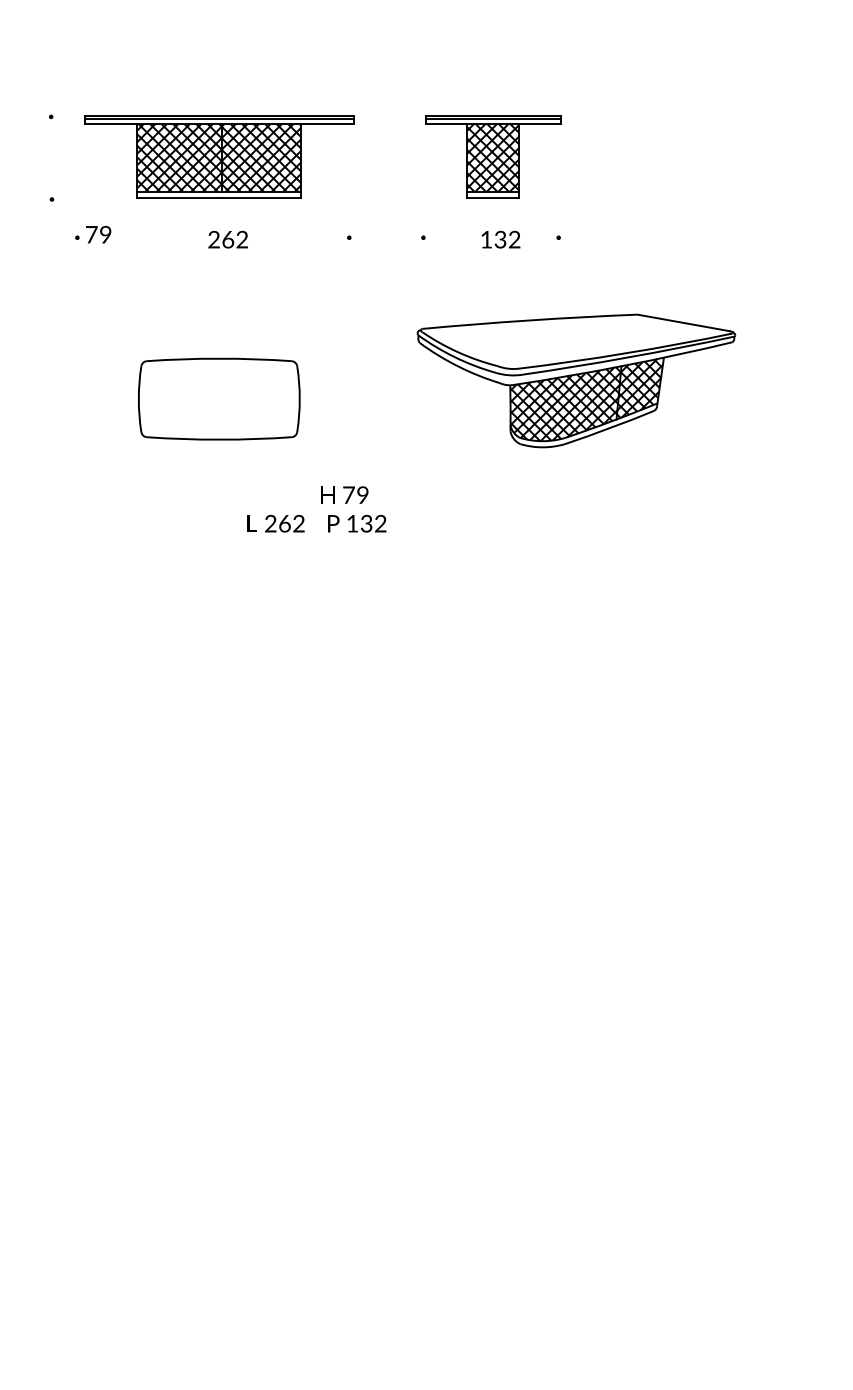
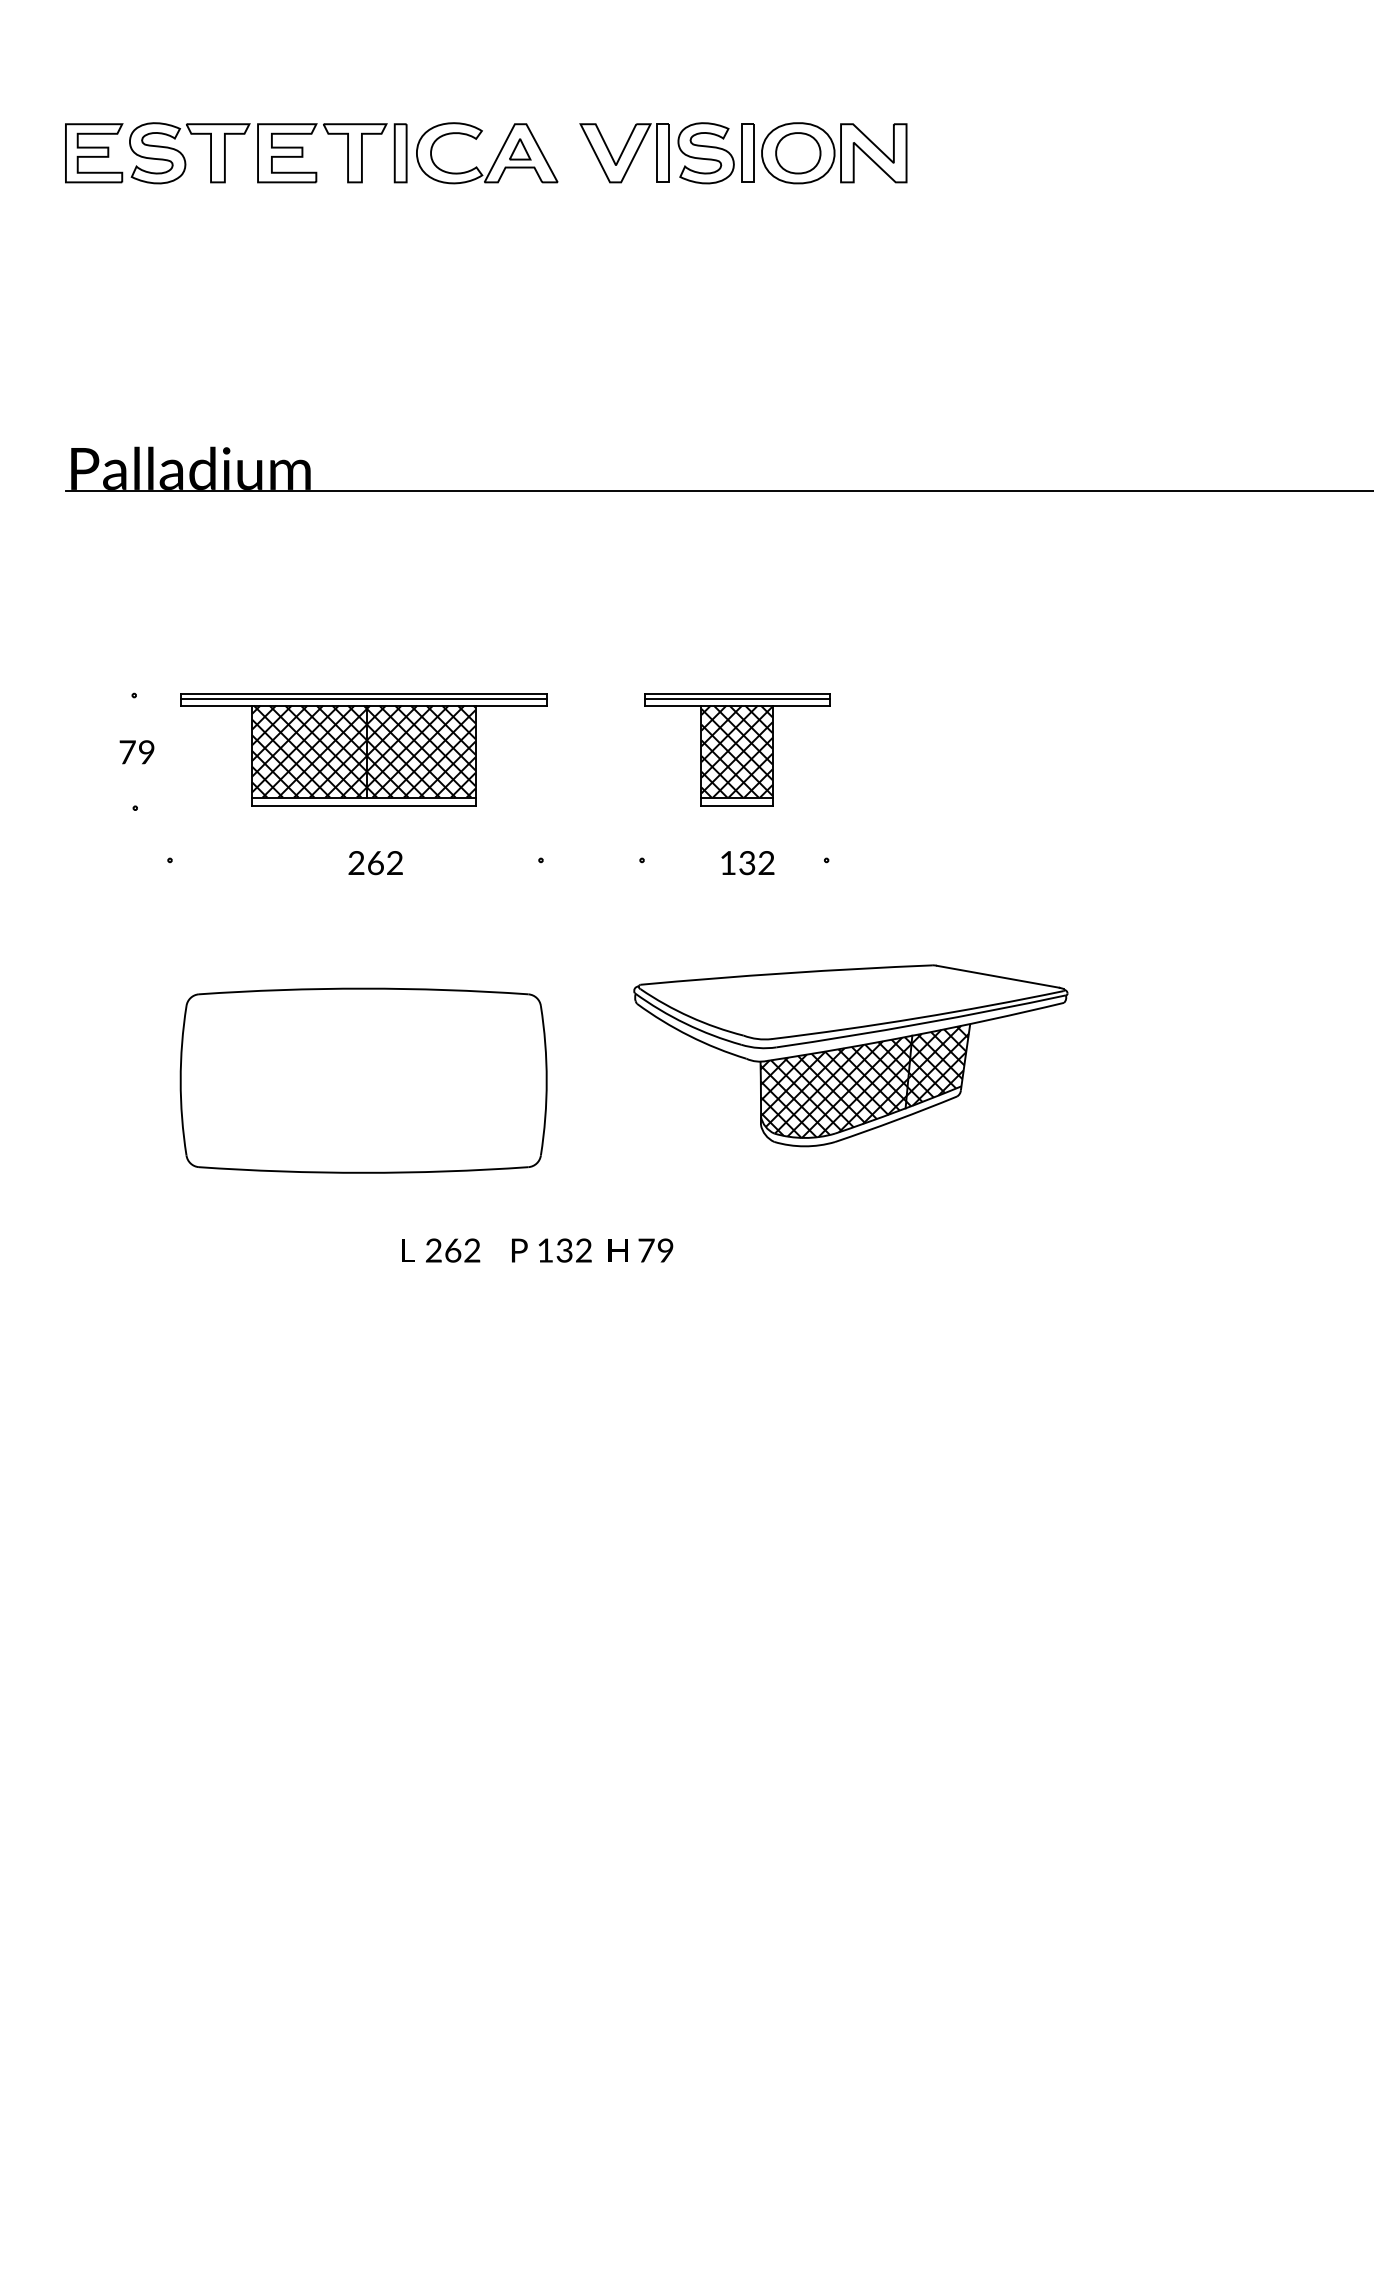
text: (98, 234) -> (136, 752), moved
part: (219, 399) -> (363, 1080), size x1.67
text: (344, 495) -> (640, 1250), moved

